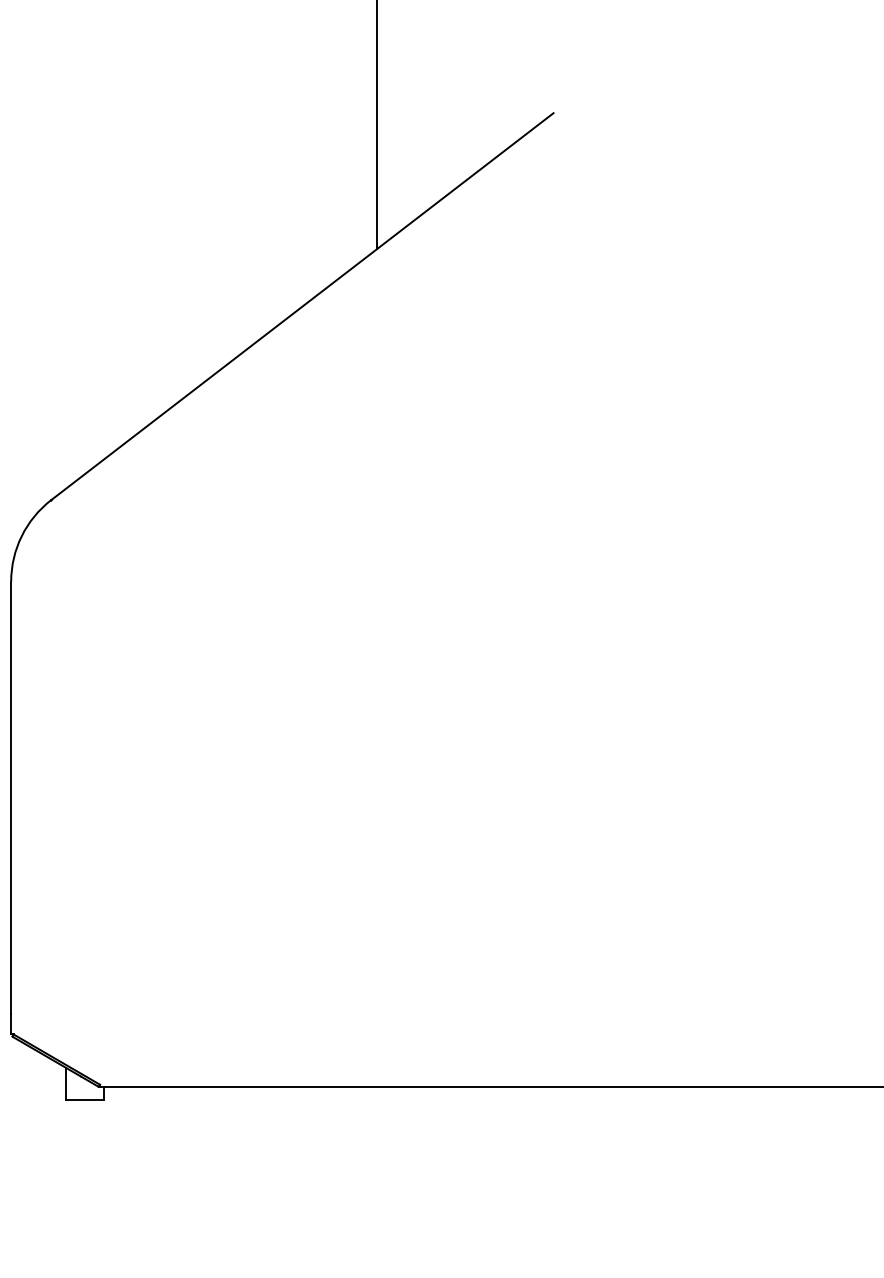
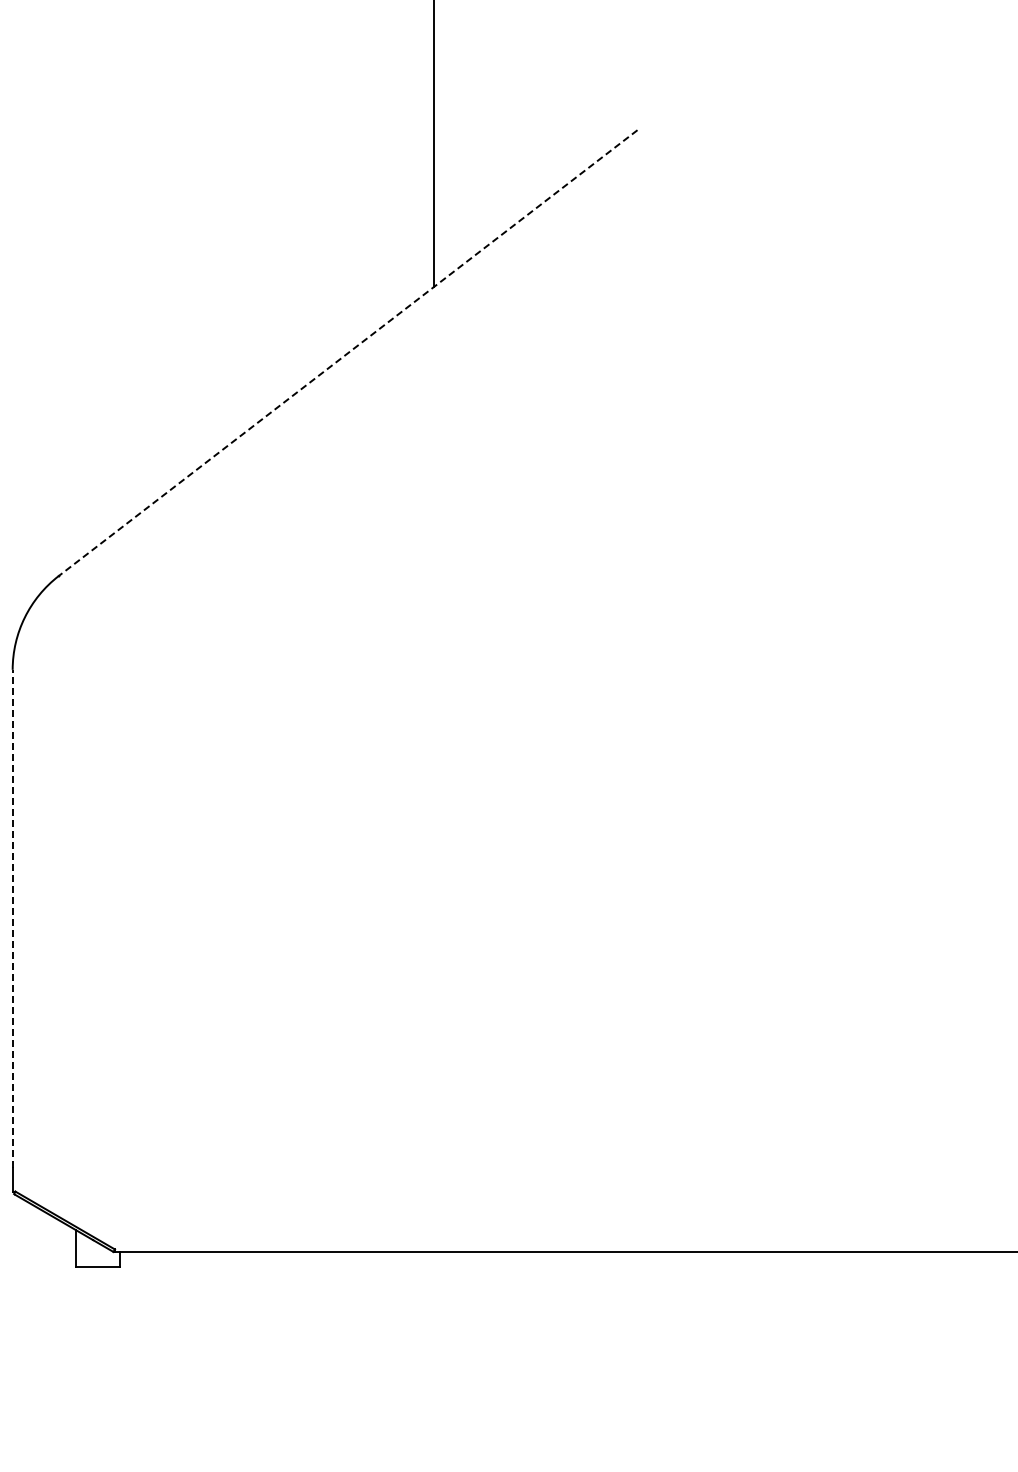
line: (301, 306) -> (347, 353), solid -> dashed
line: (11, 797) -> (12, 918), solid -> dashed

